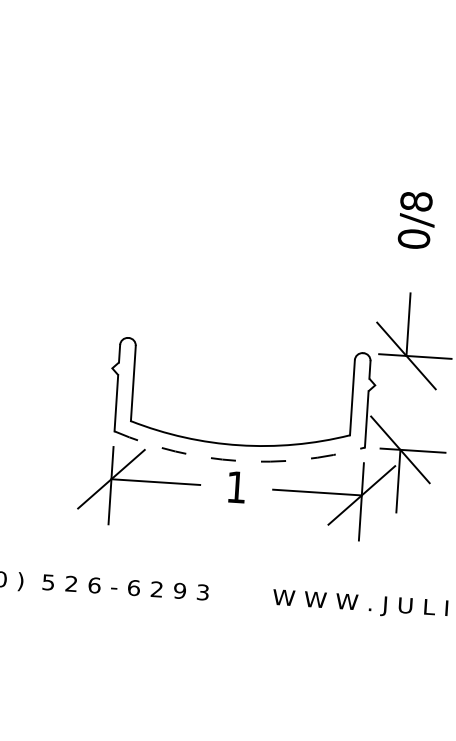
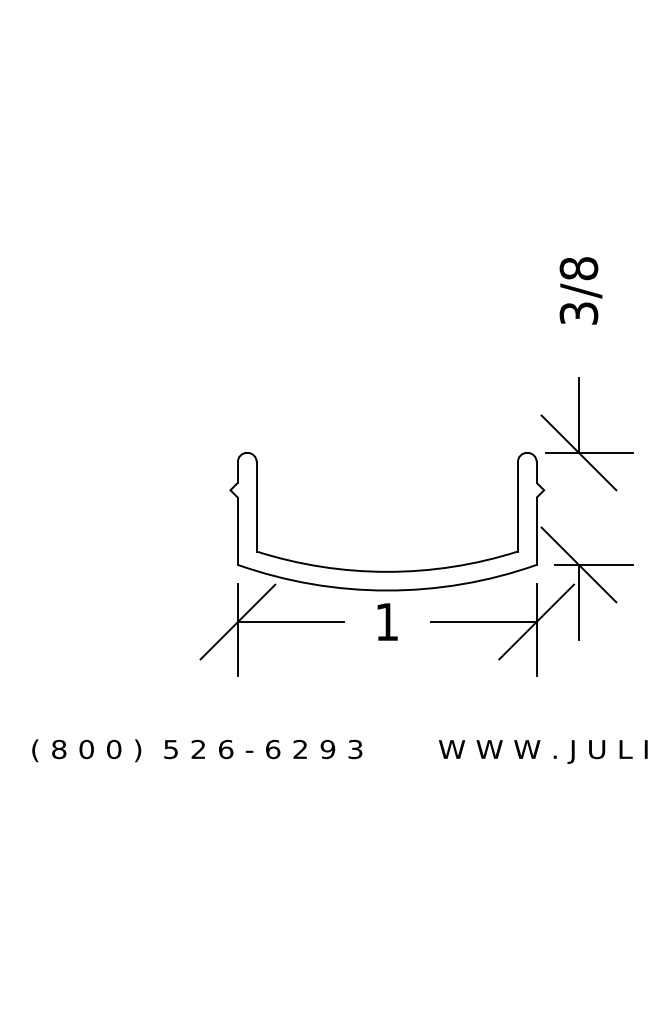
text: (413, 239) -> (578, 313), 0/8 -> 3/8
arc: (238, 460) -> (387, 590), dashed -> solid

